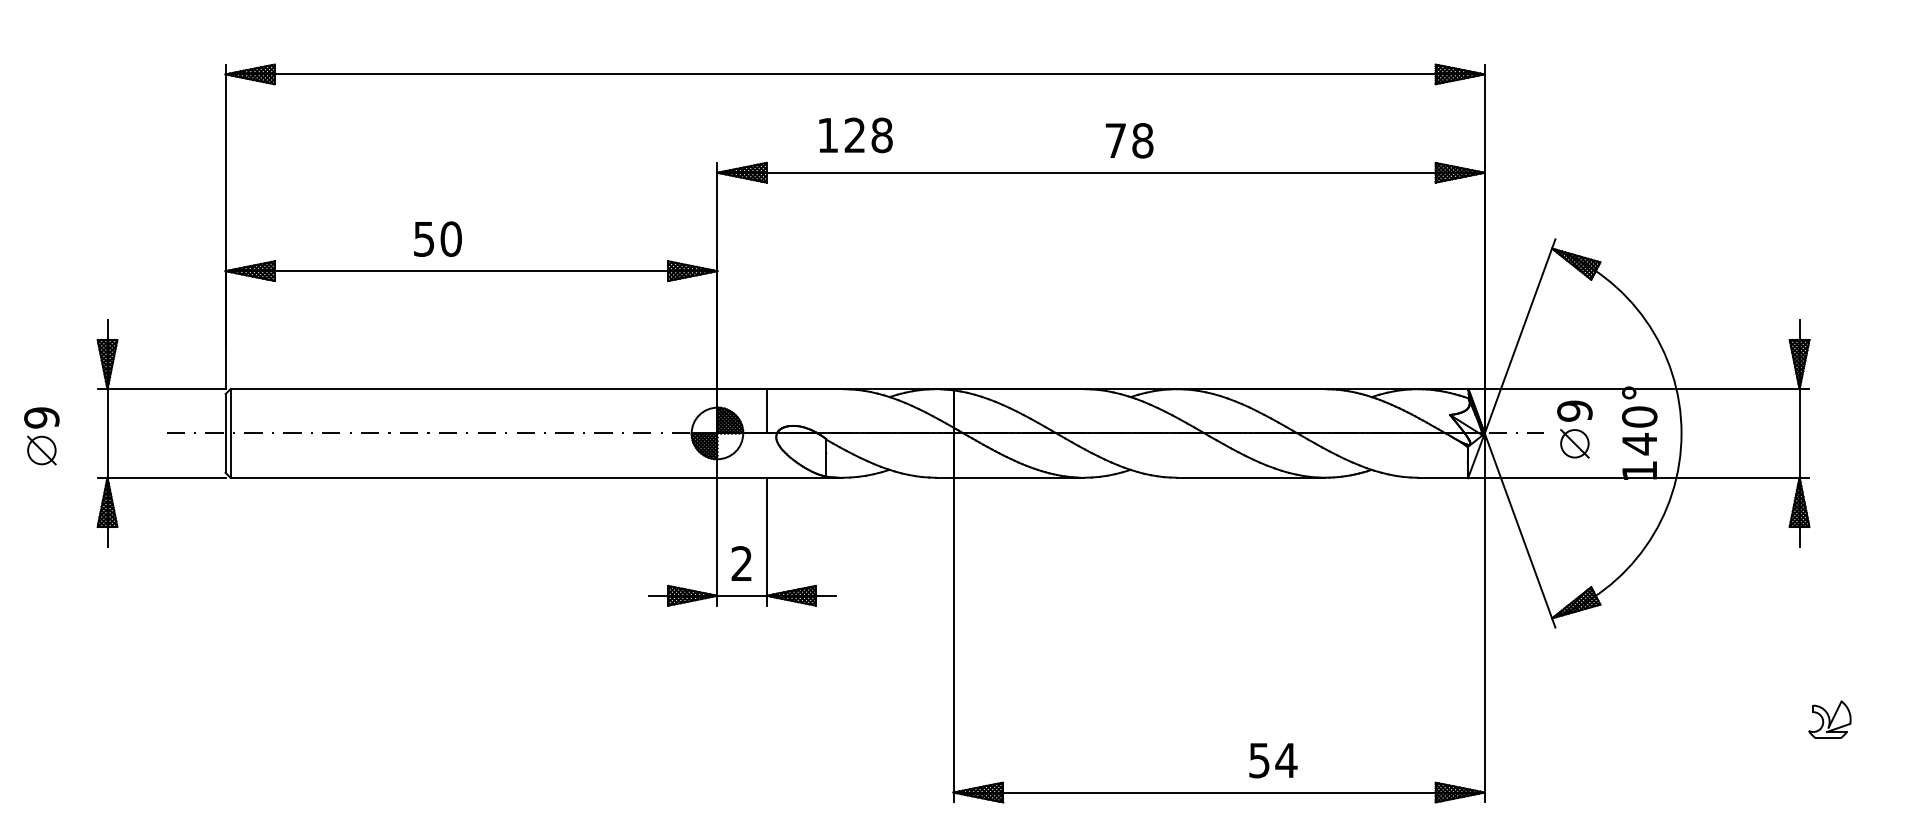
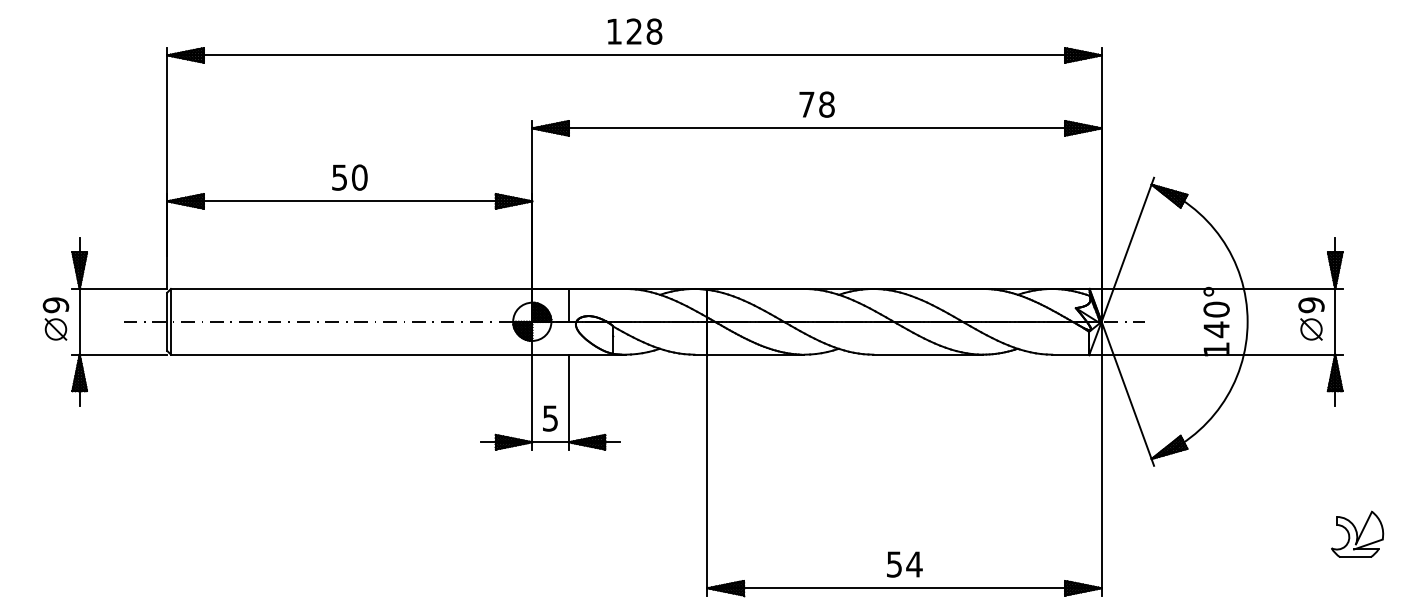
text: (855, 135) -> (634, 31), moved
text: (1128, 140) -> (816, 104), moved
text: (437, 238) -> (349, 177), moved
part: (1574, 428) -> (1311, 318), moved
part: (41, 435) -> (55, 318), moved
text: (740, 563) -> (549, 418), 2 -> 5
part: (1829, 718) -> (1357, 533), size x1.67
text: (1272, 760) -> (904, 564), moved

